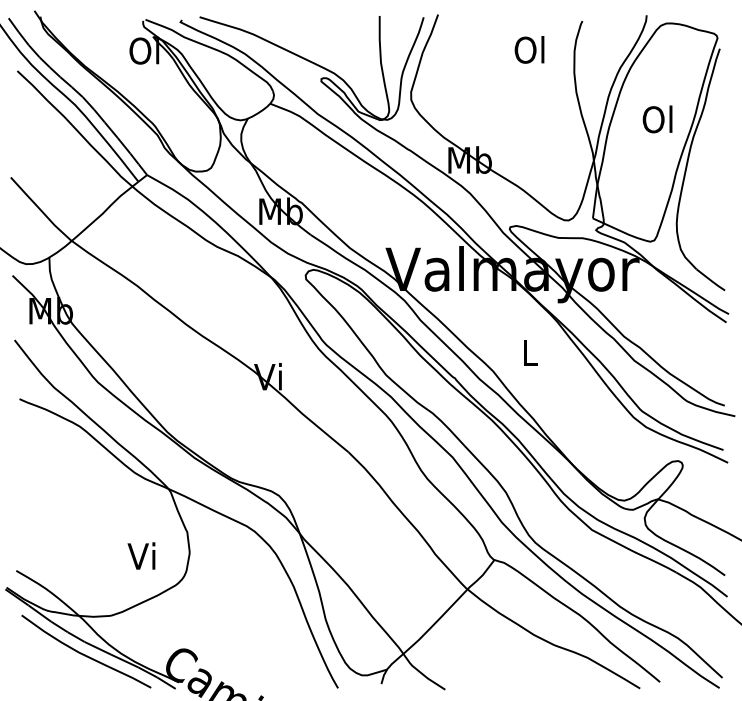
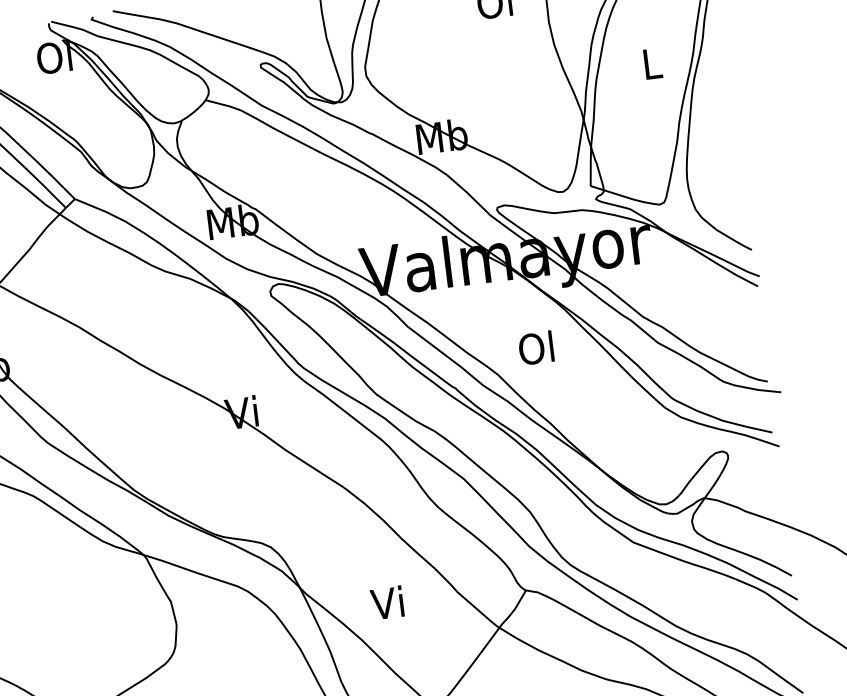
text: (657, 119) -> (650, 63), Ol -> L
text: (528, 352) -> (535, 348), L -> Ol
text: (141, 555) -> (387, 602), moved

